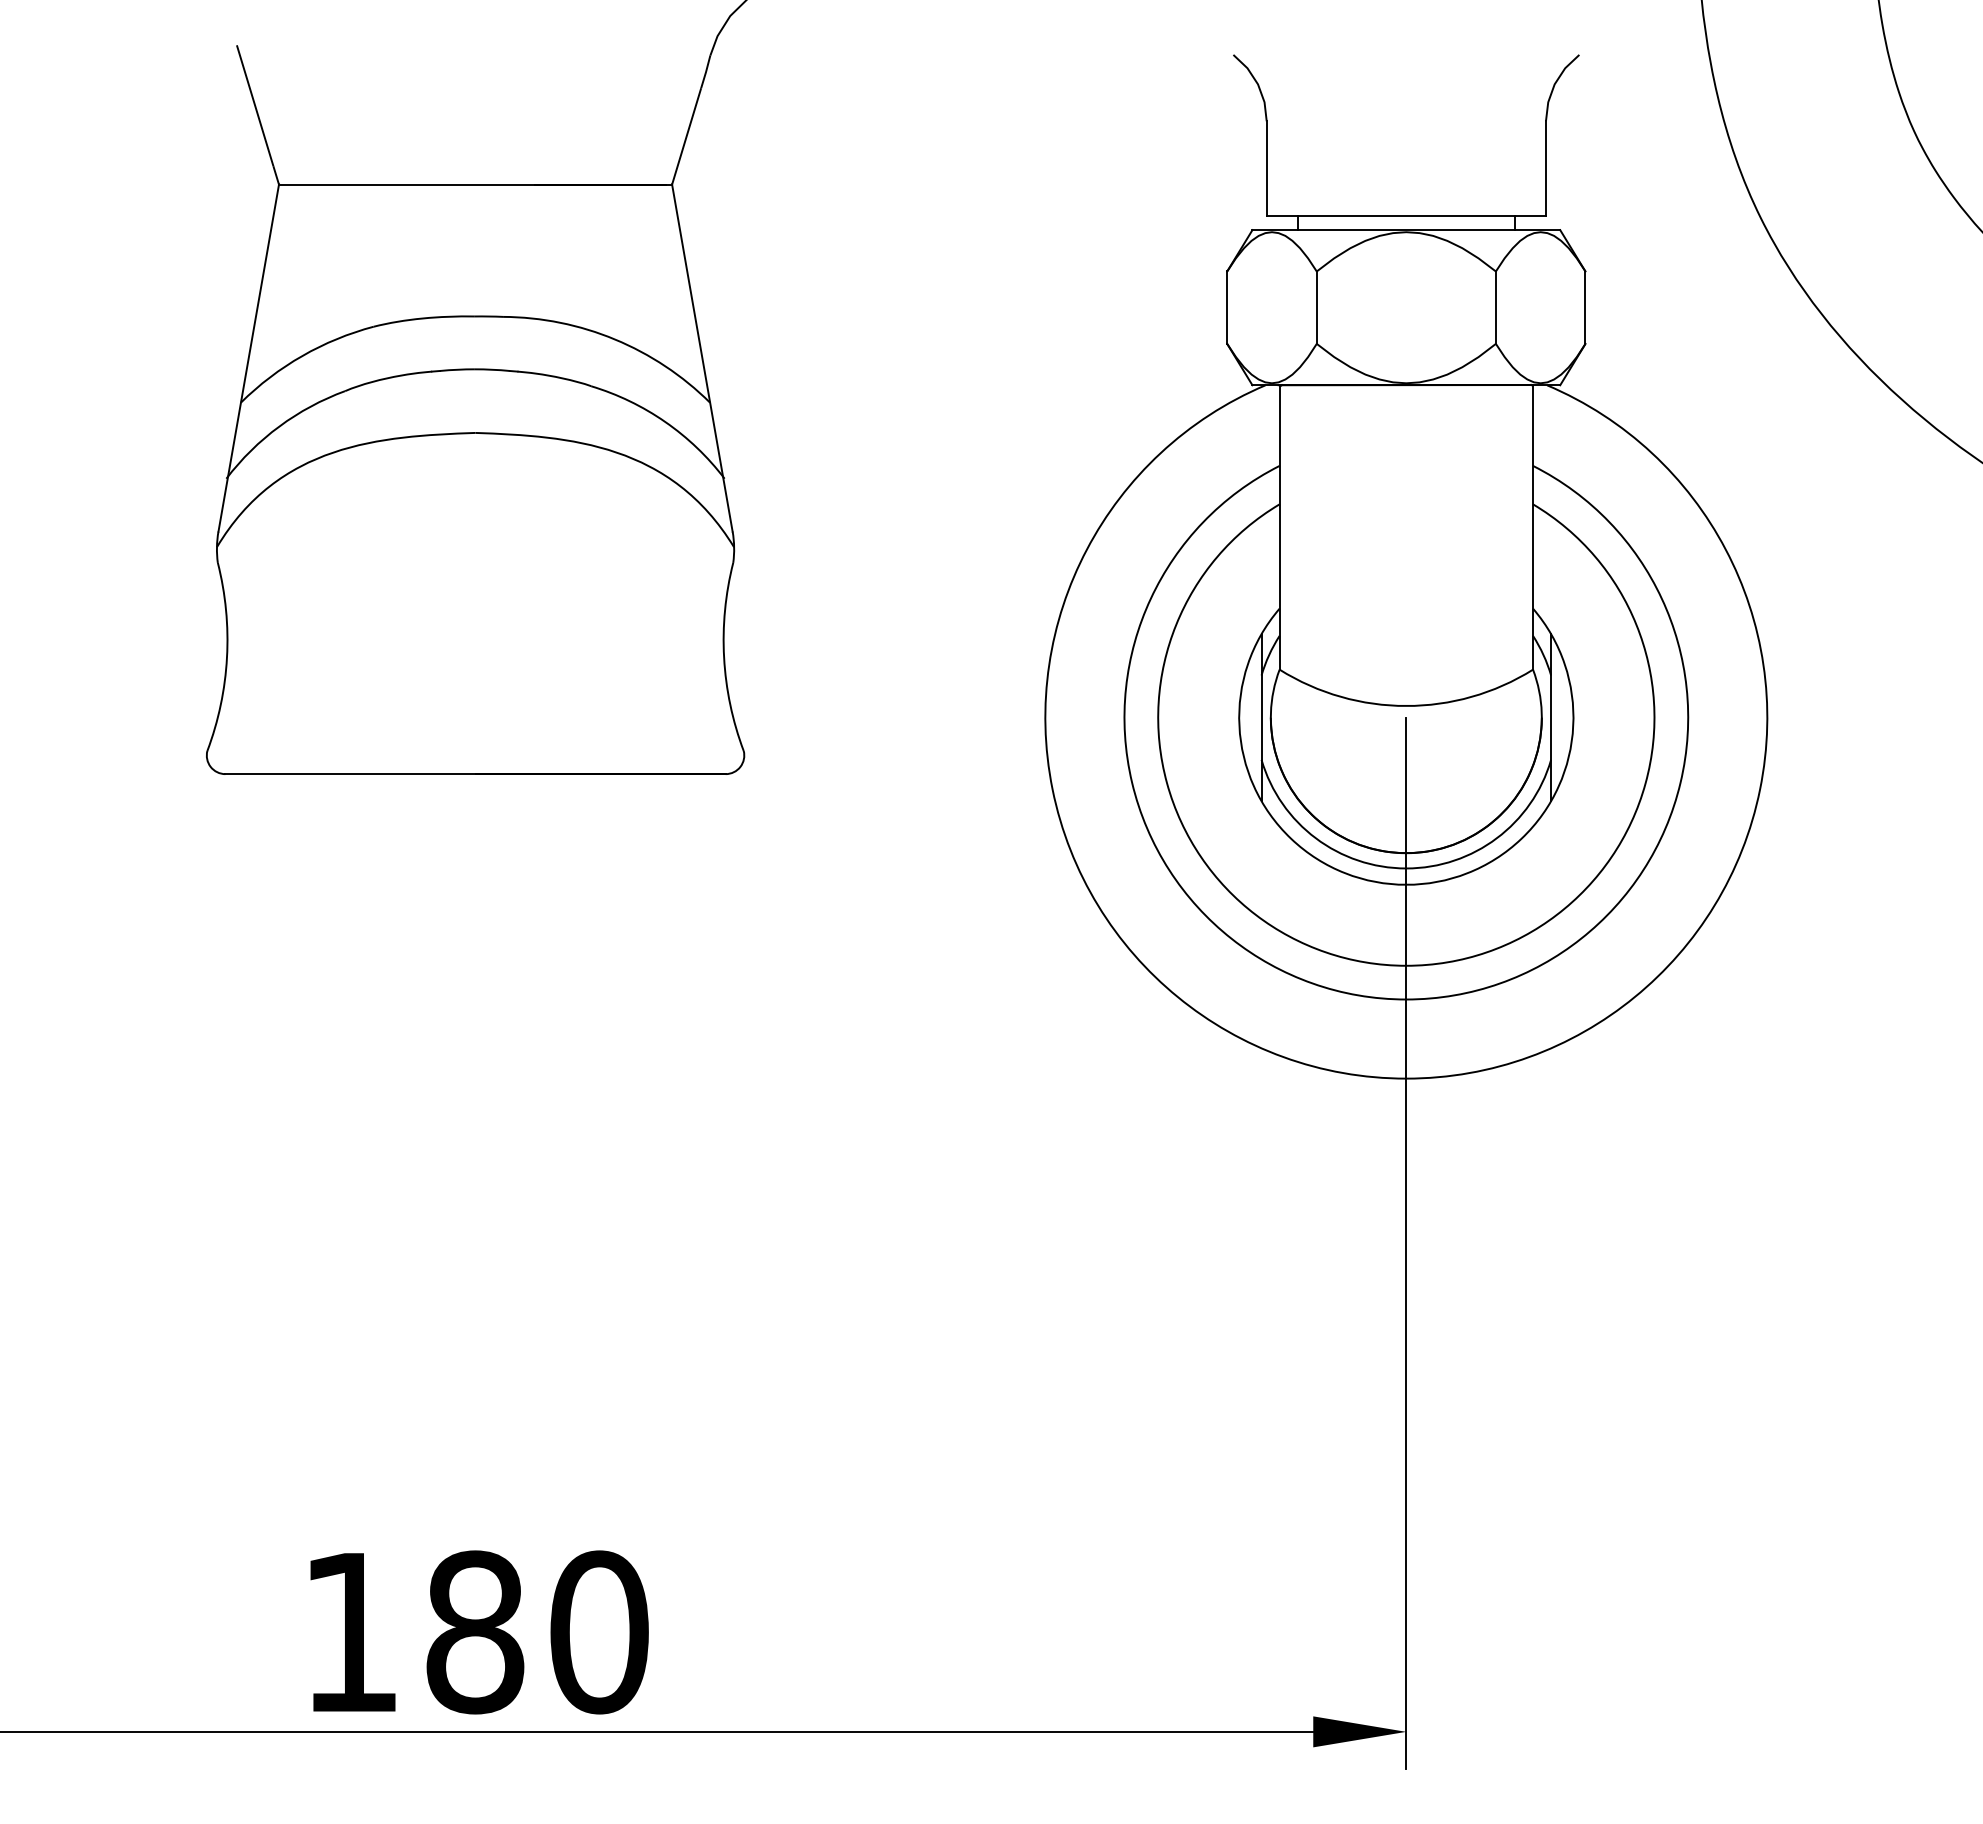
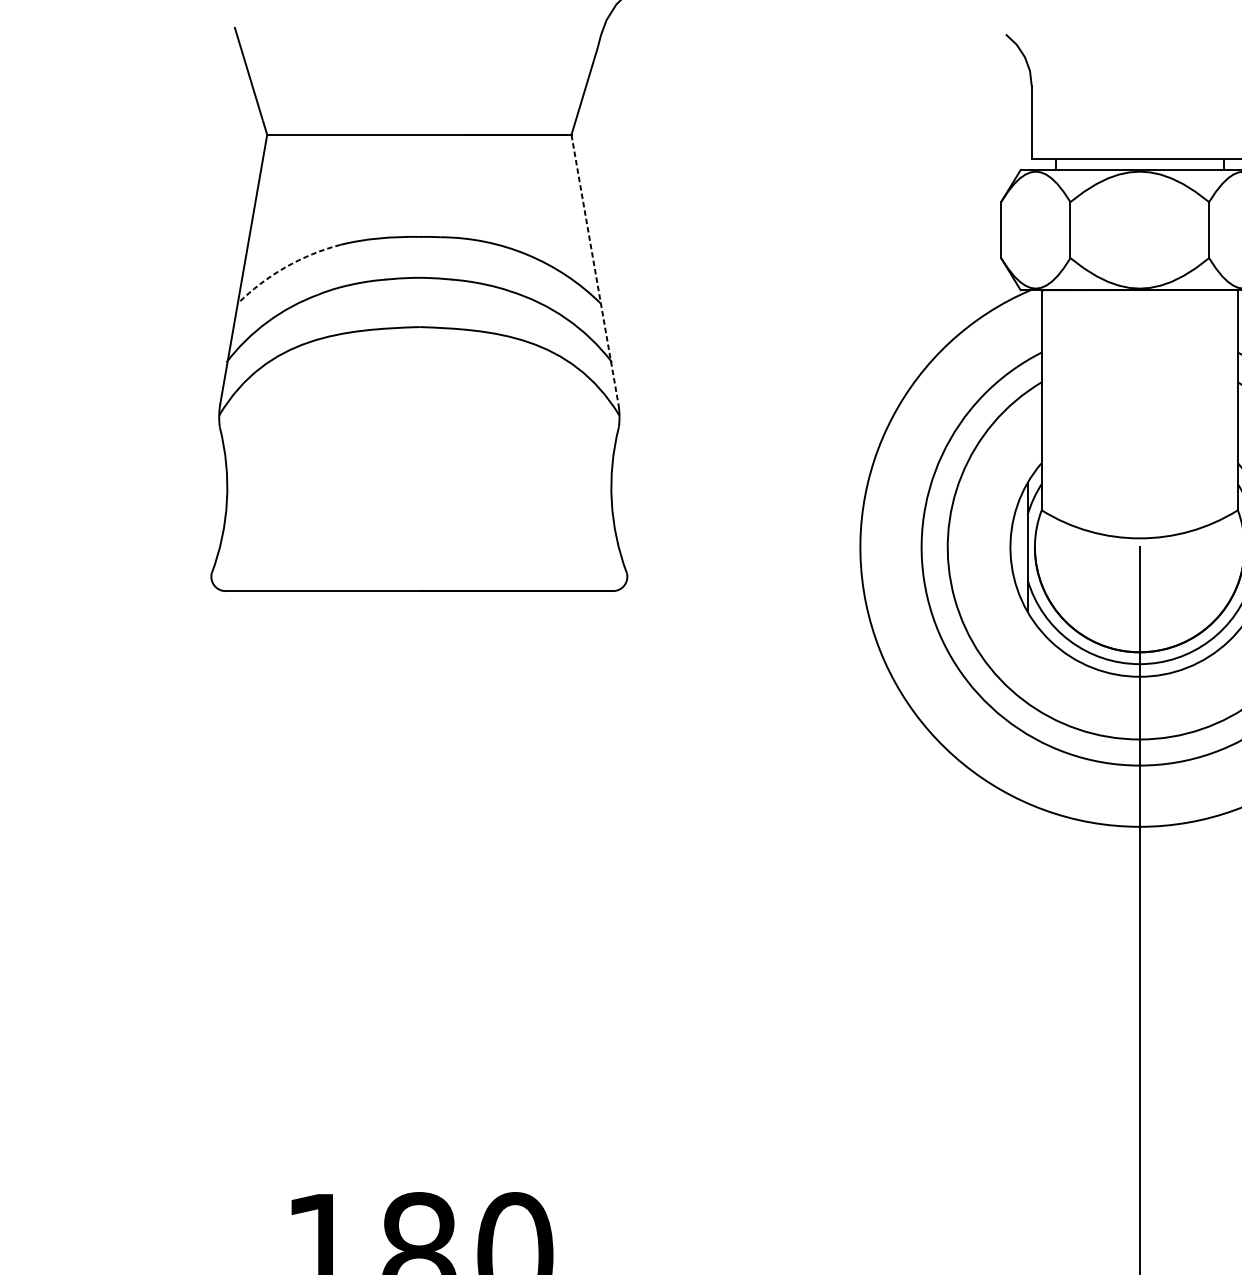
arc: (302, 355) -> (285, 267), solid -> dashed
line: (702, 358) -> (595, 269), solid -> dashed

